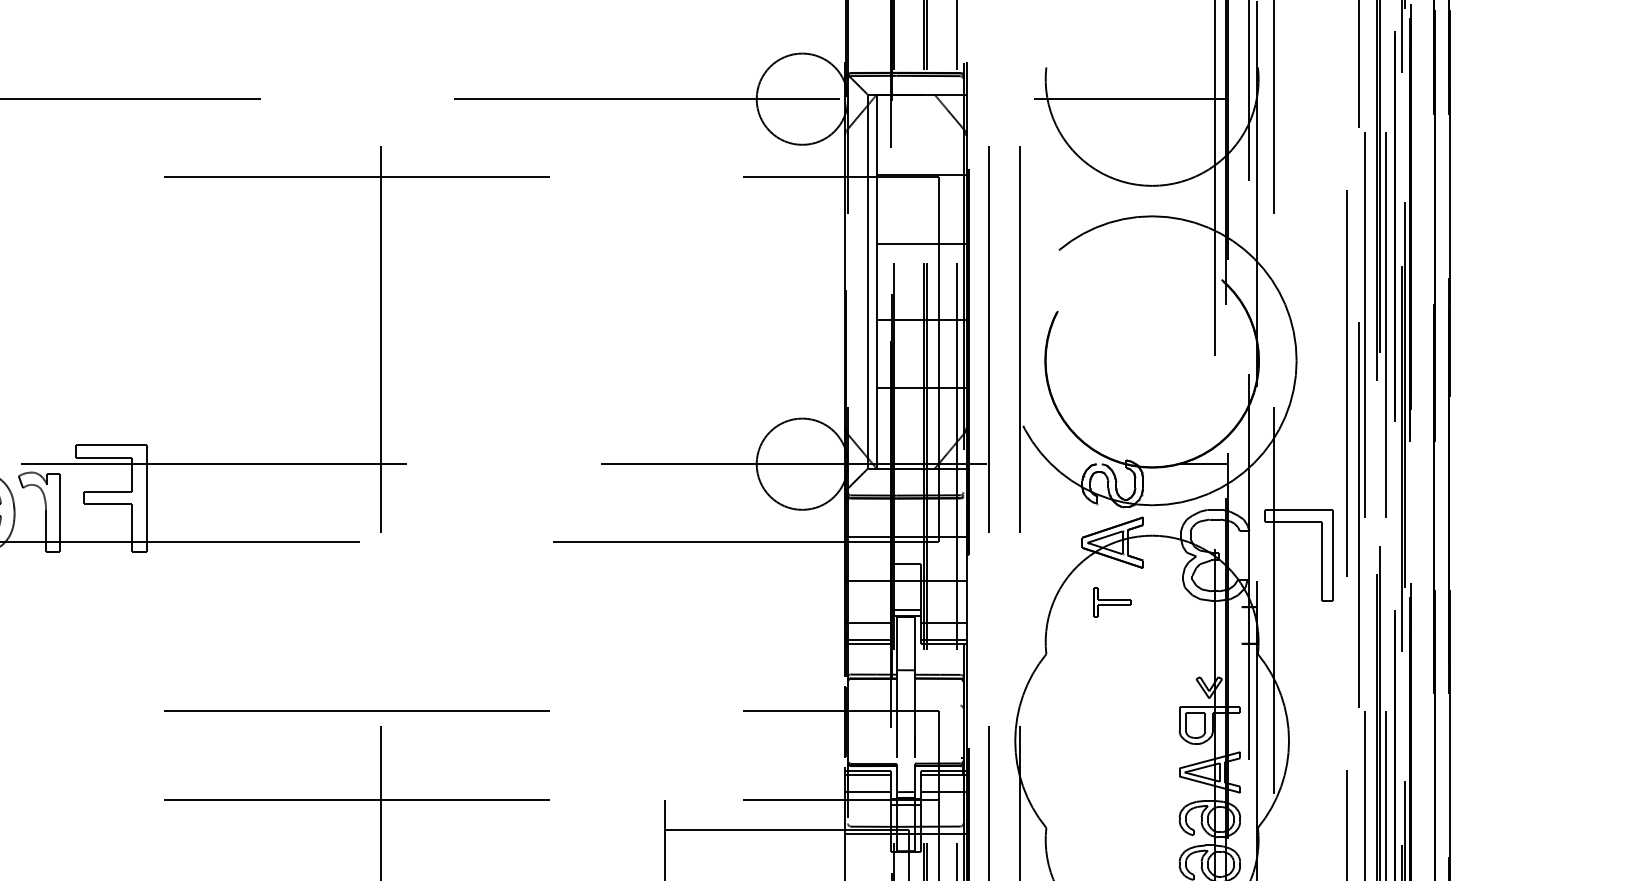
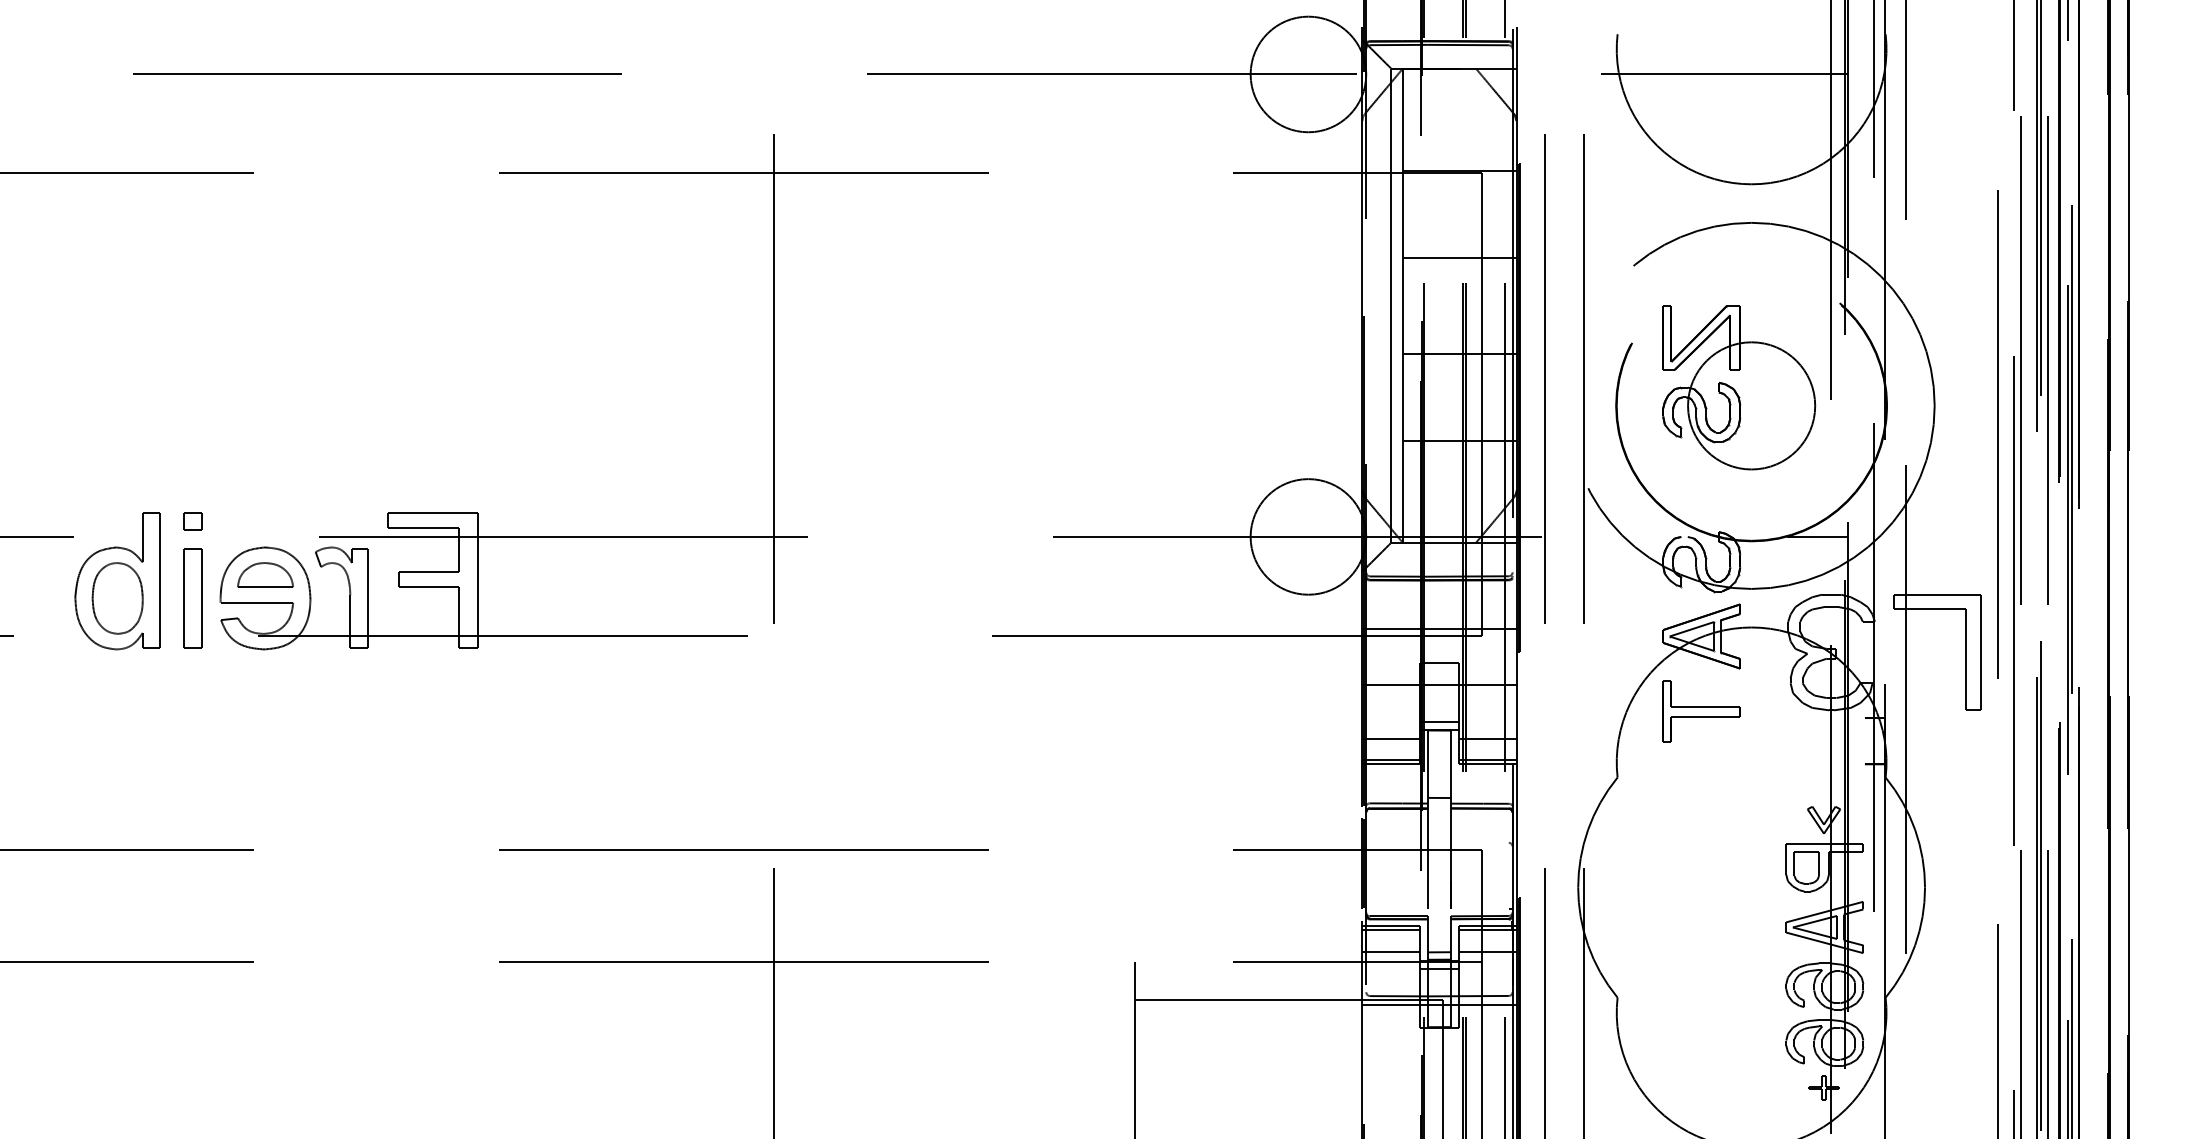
part: (1142, 346) -> (1739, 387), added
part: (1112, 602) -> (1701, 711), size x1.67

